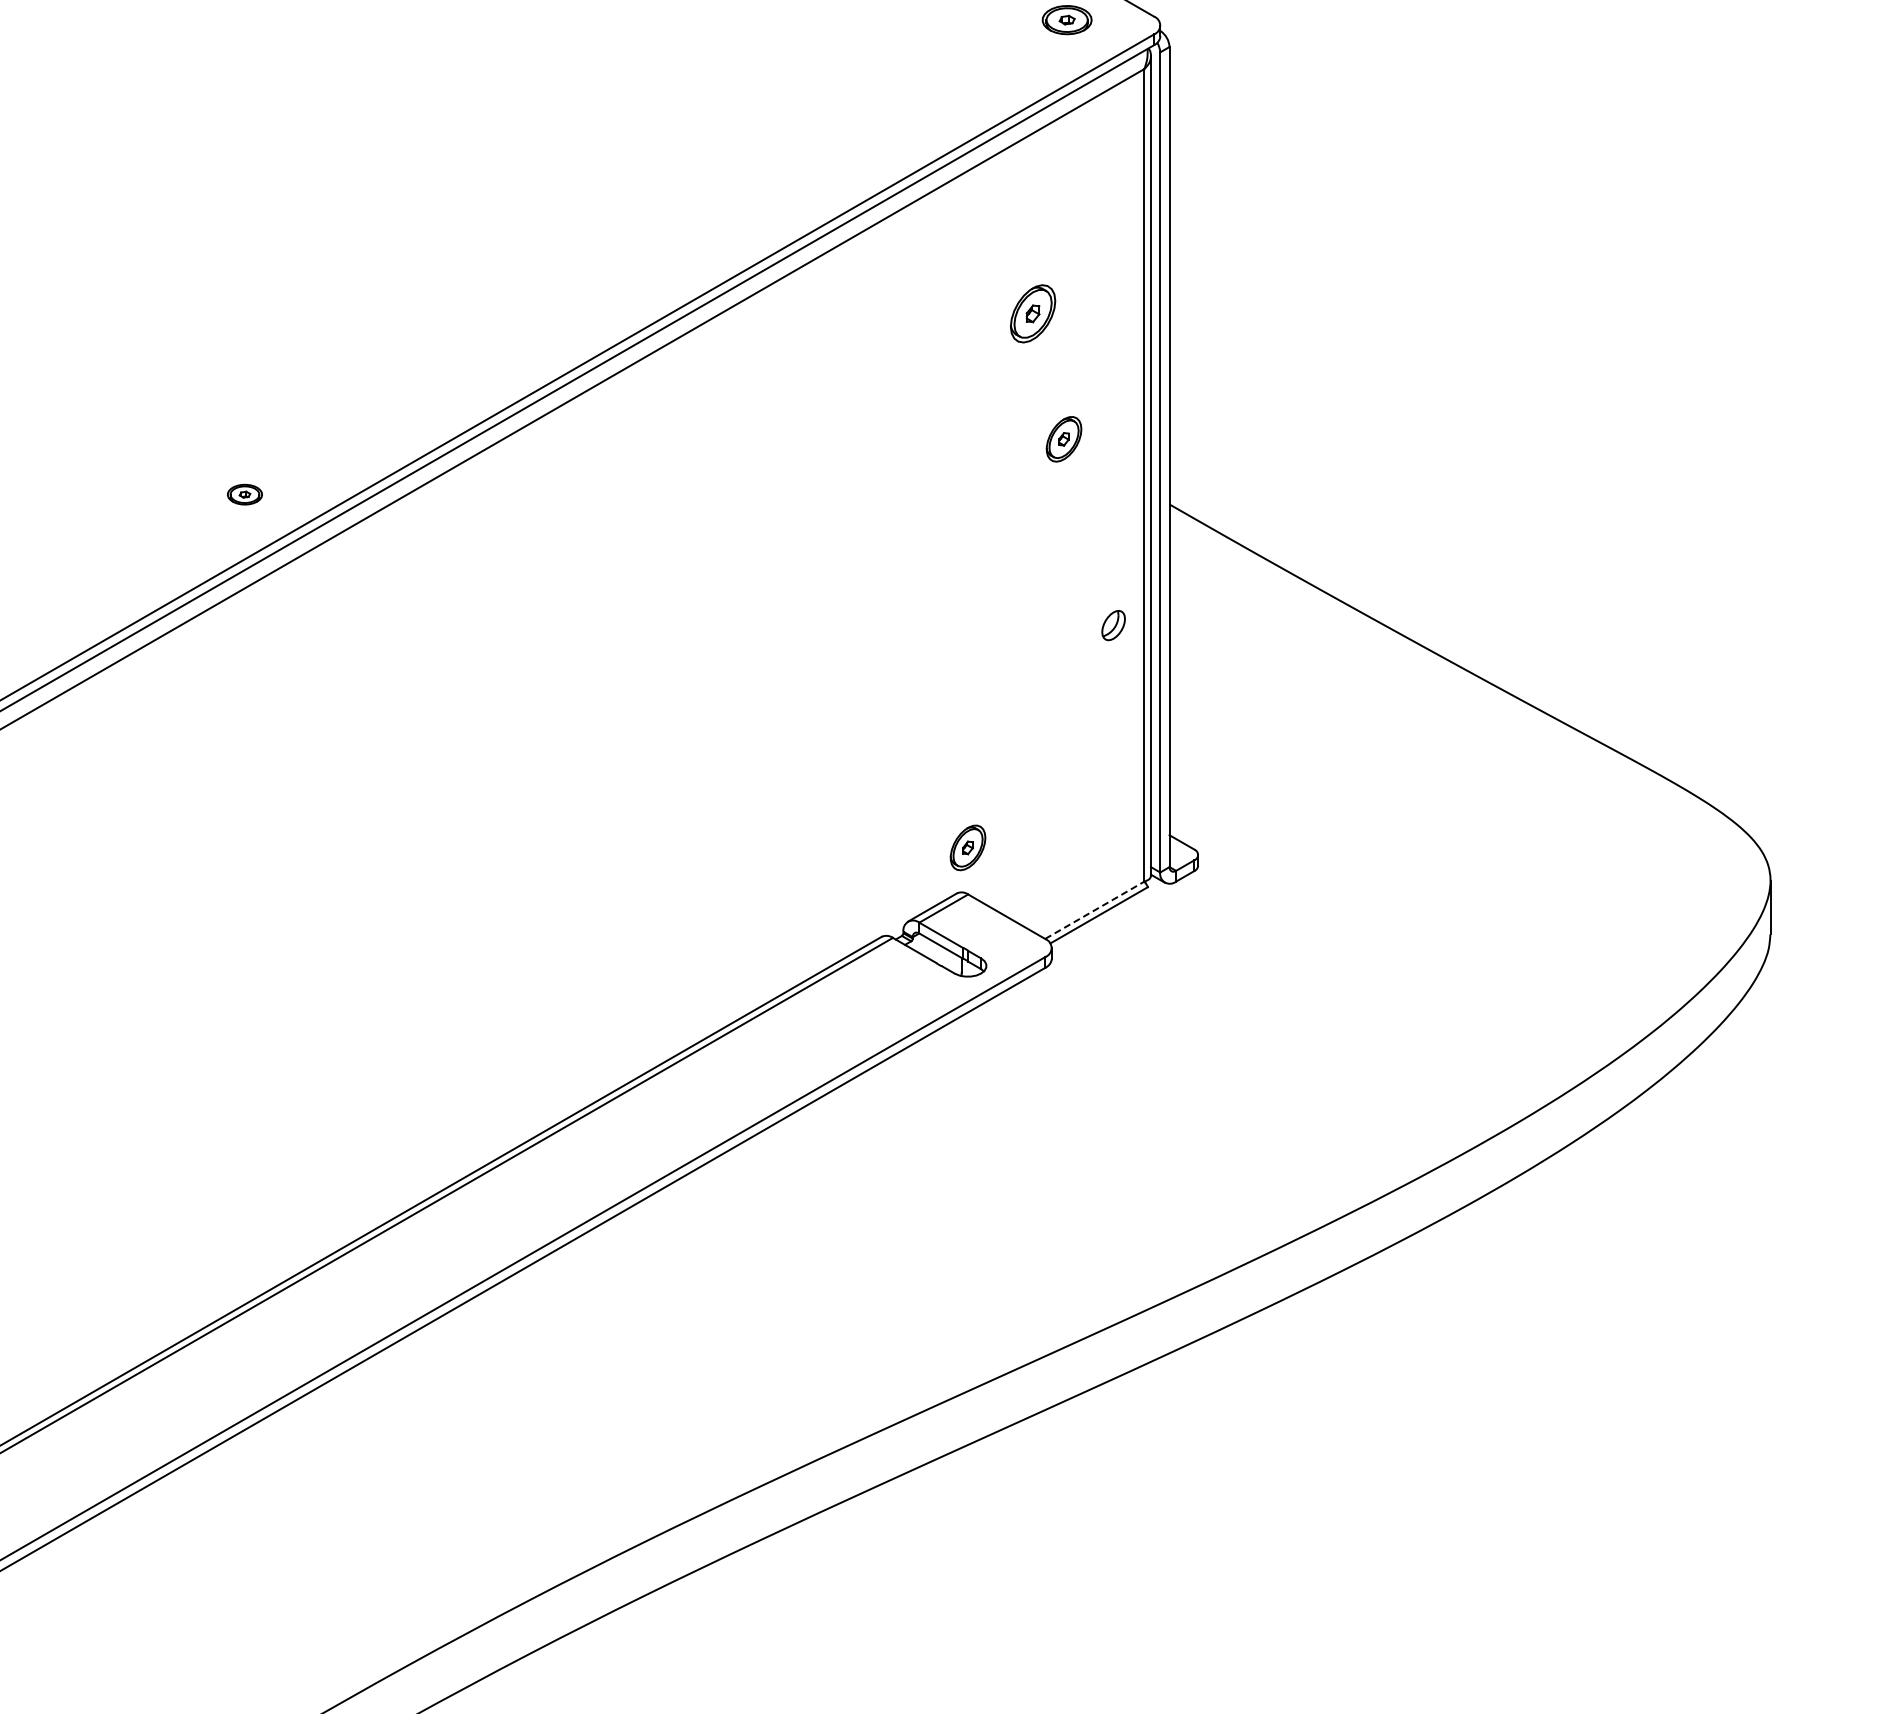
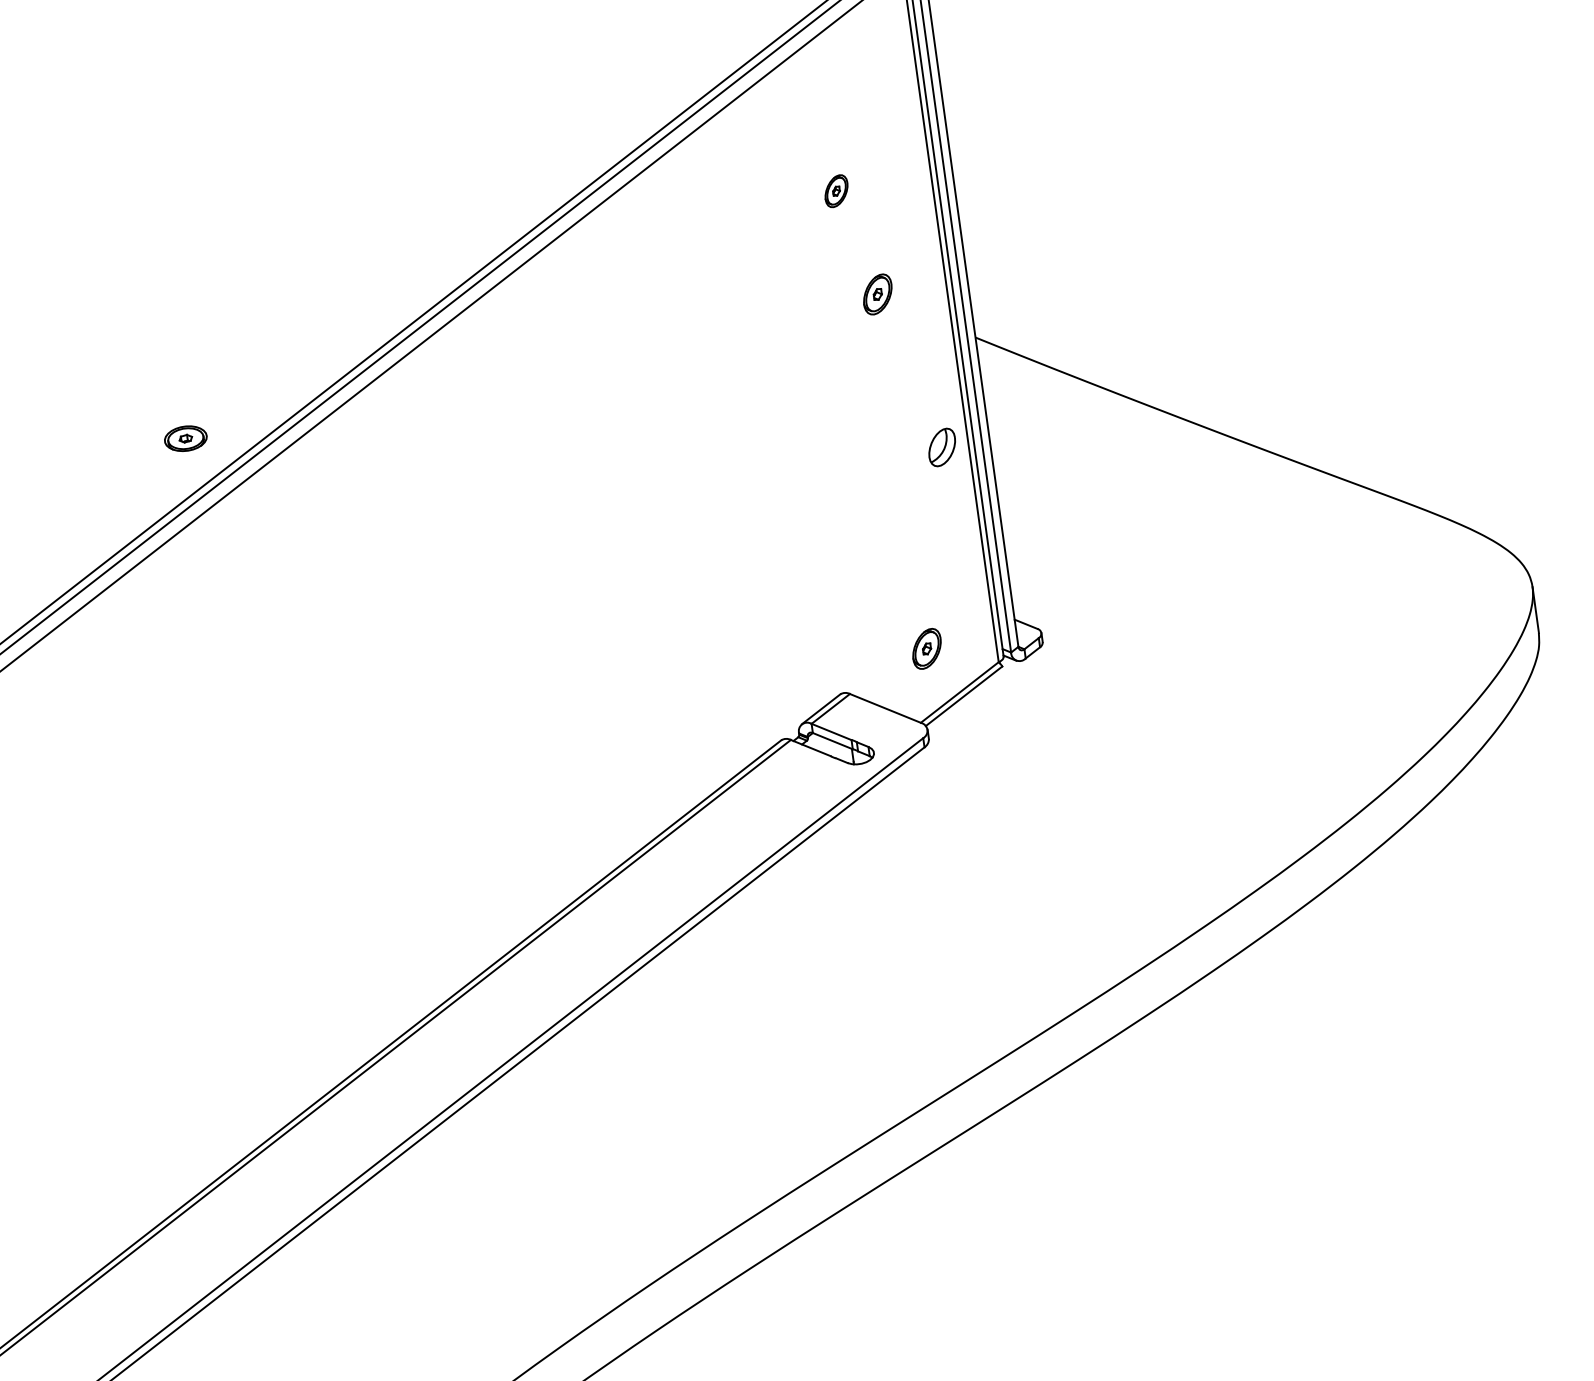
part: (1032, 313) -> (836, 190), size x0.62
part: (244, 494) -> (185, 438), size x1.43
part: (1113, 625) -> (942, 447), size x1.43
part: (967, 847) -> (926, 648), moved
line: (1095, 910) -> (960, 692), dashed -> solid

